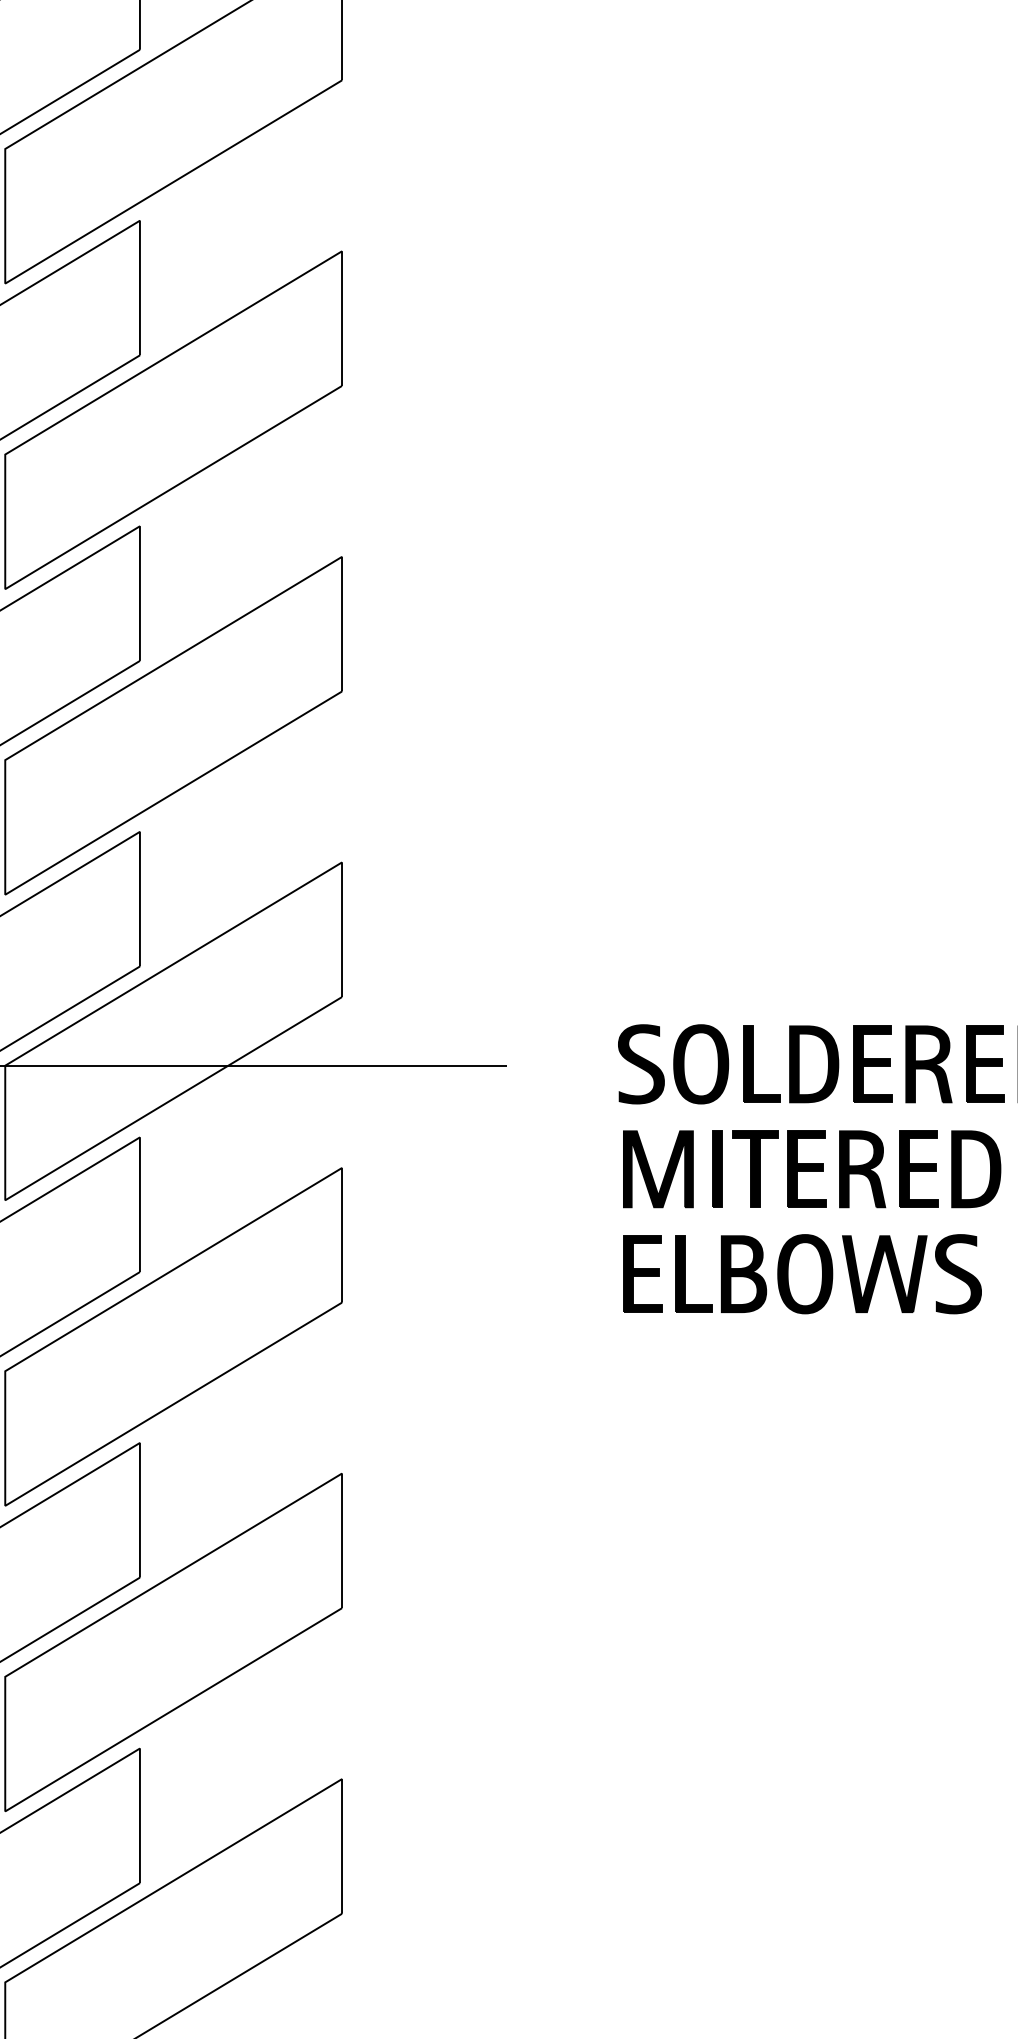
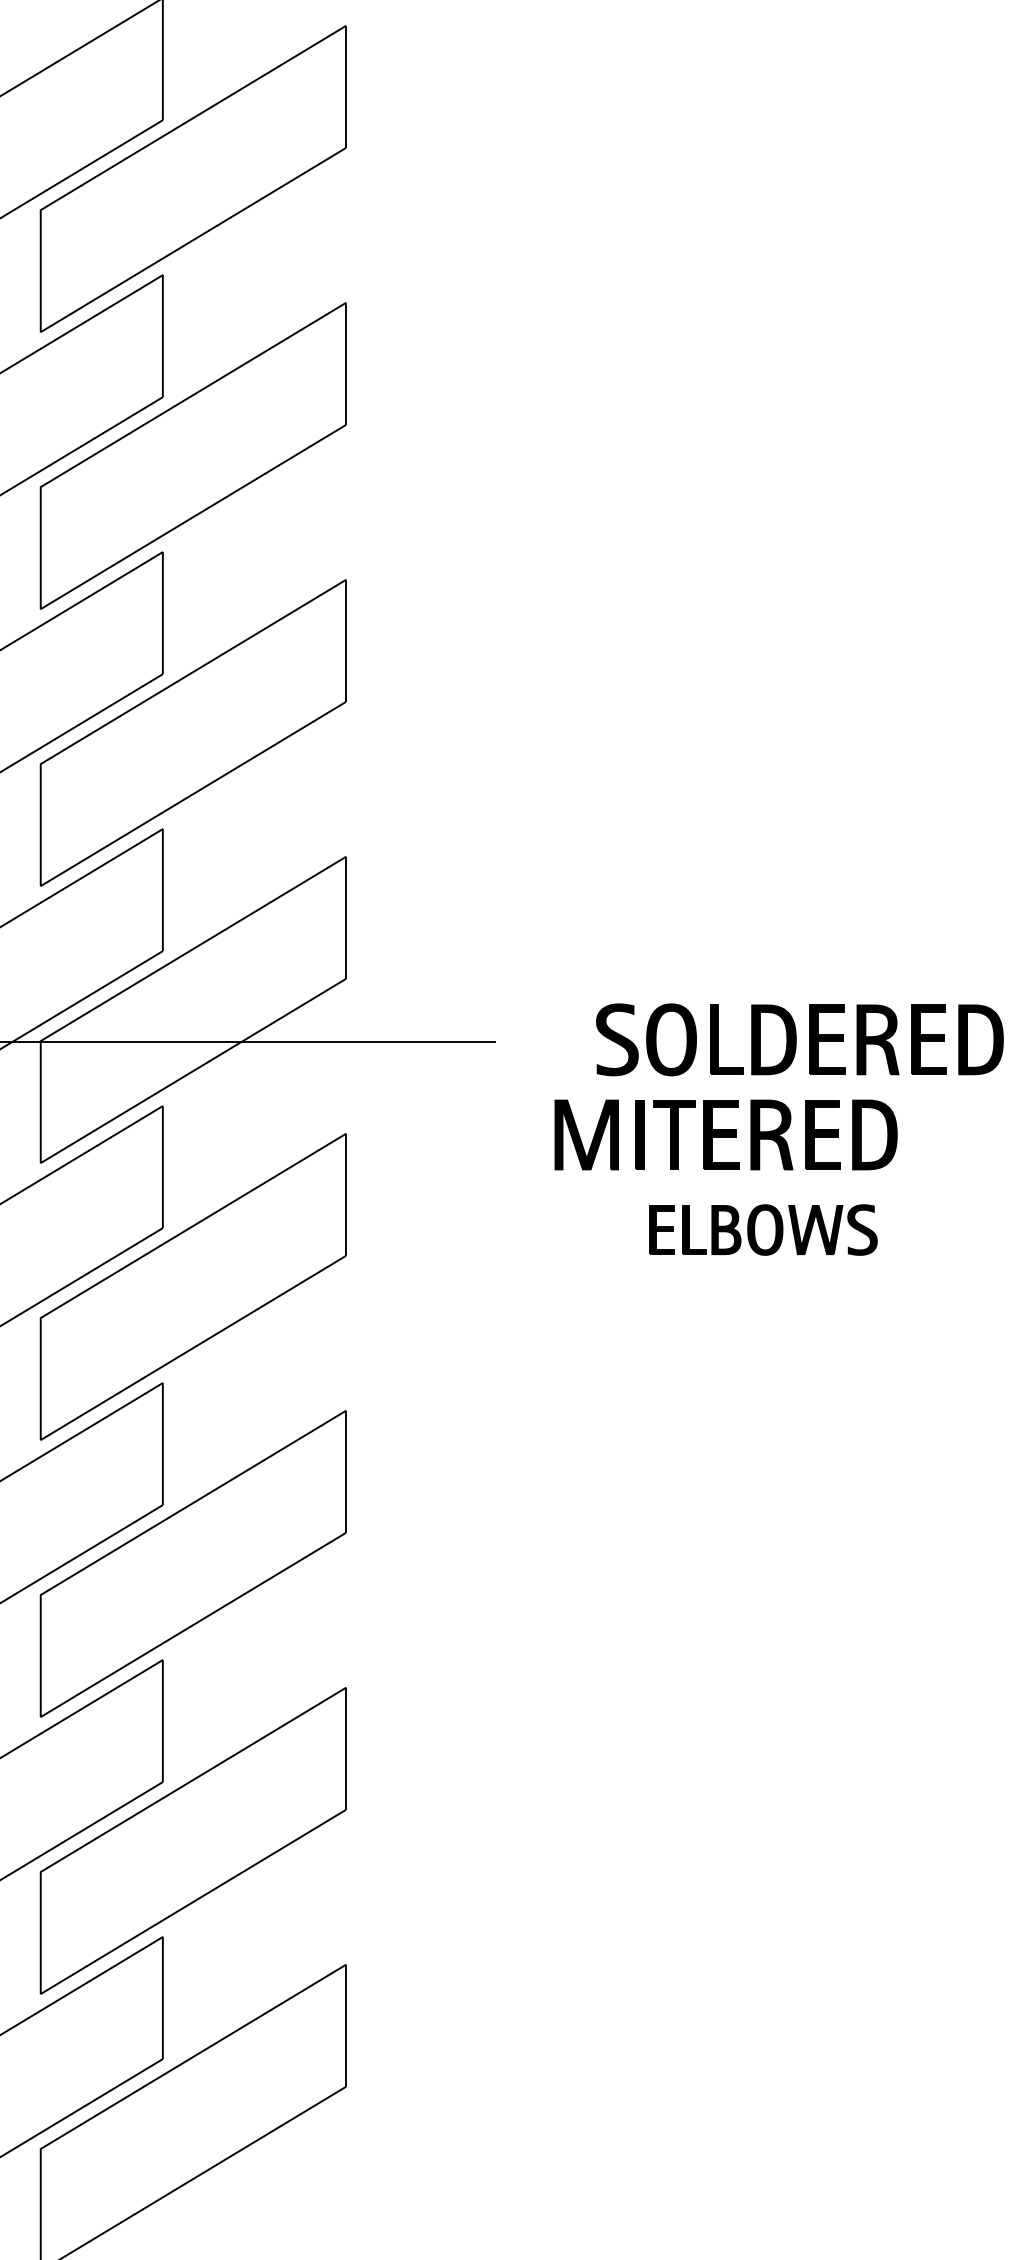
part: (811, 1168) -> (725, 1134), moved
part: (802, 1273) -> (763, 1229), size x0.7

